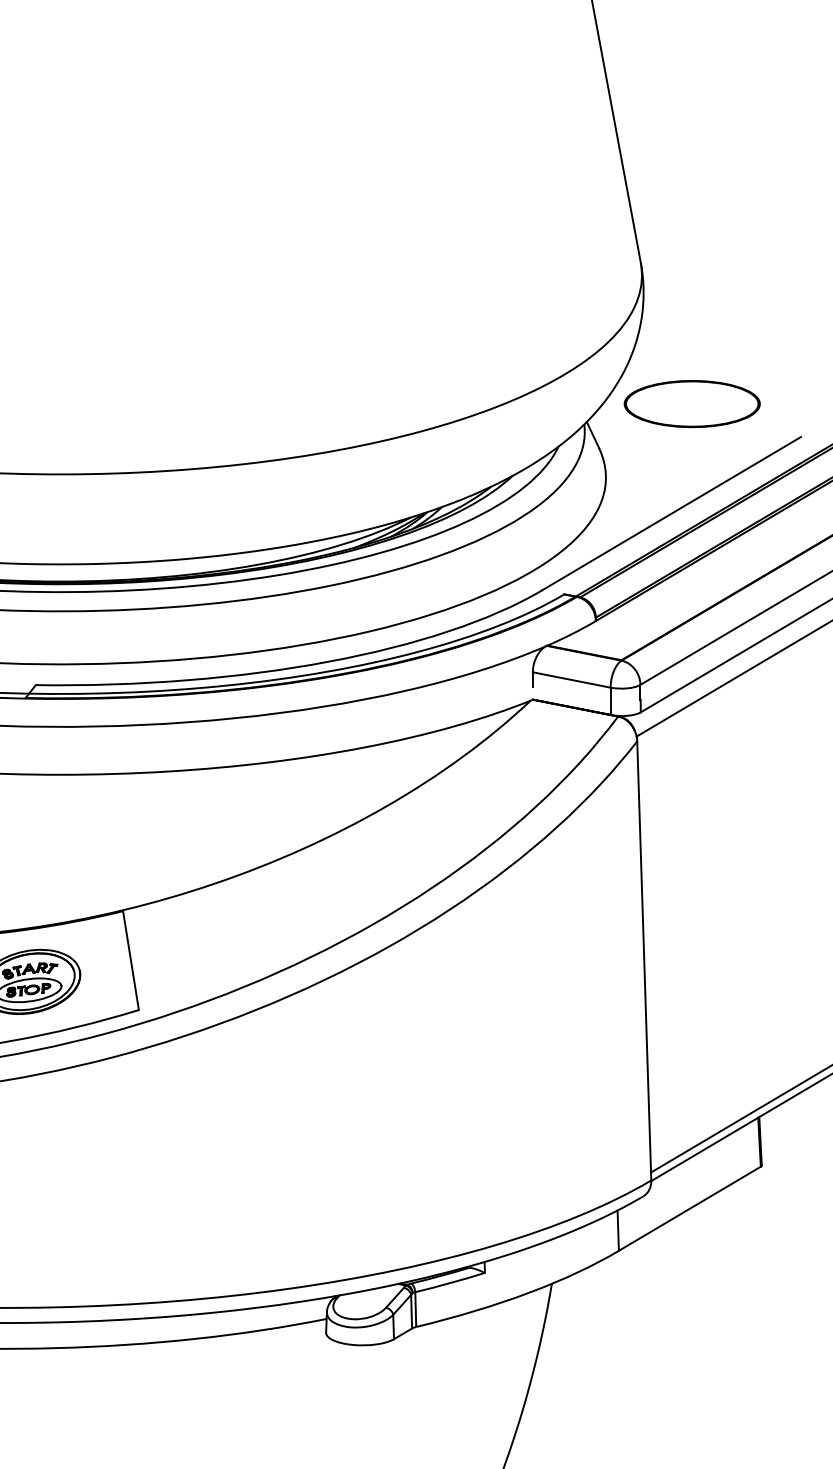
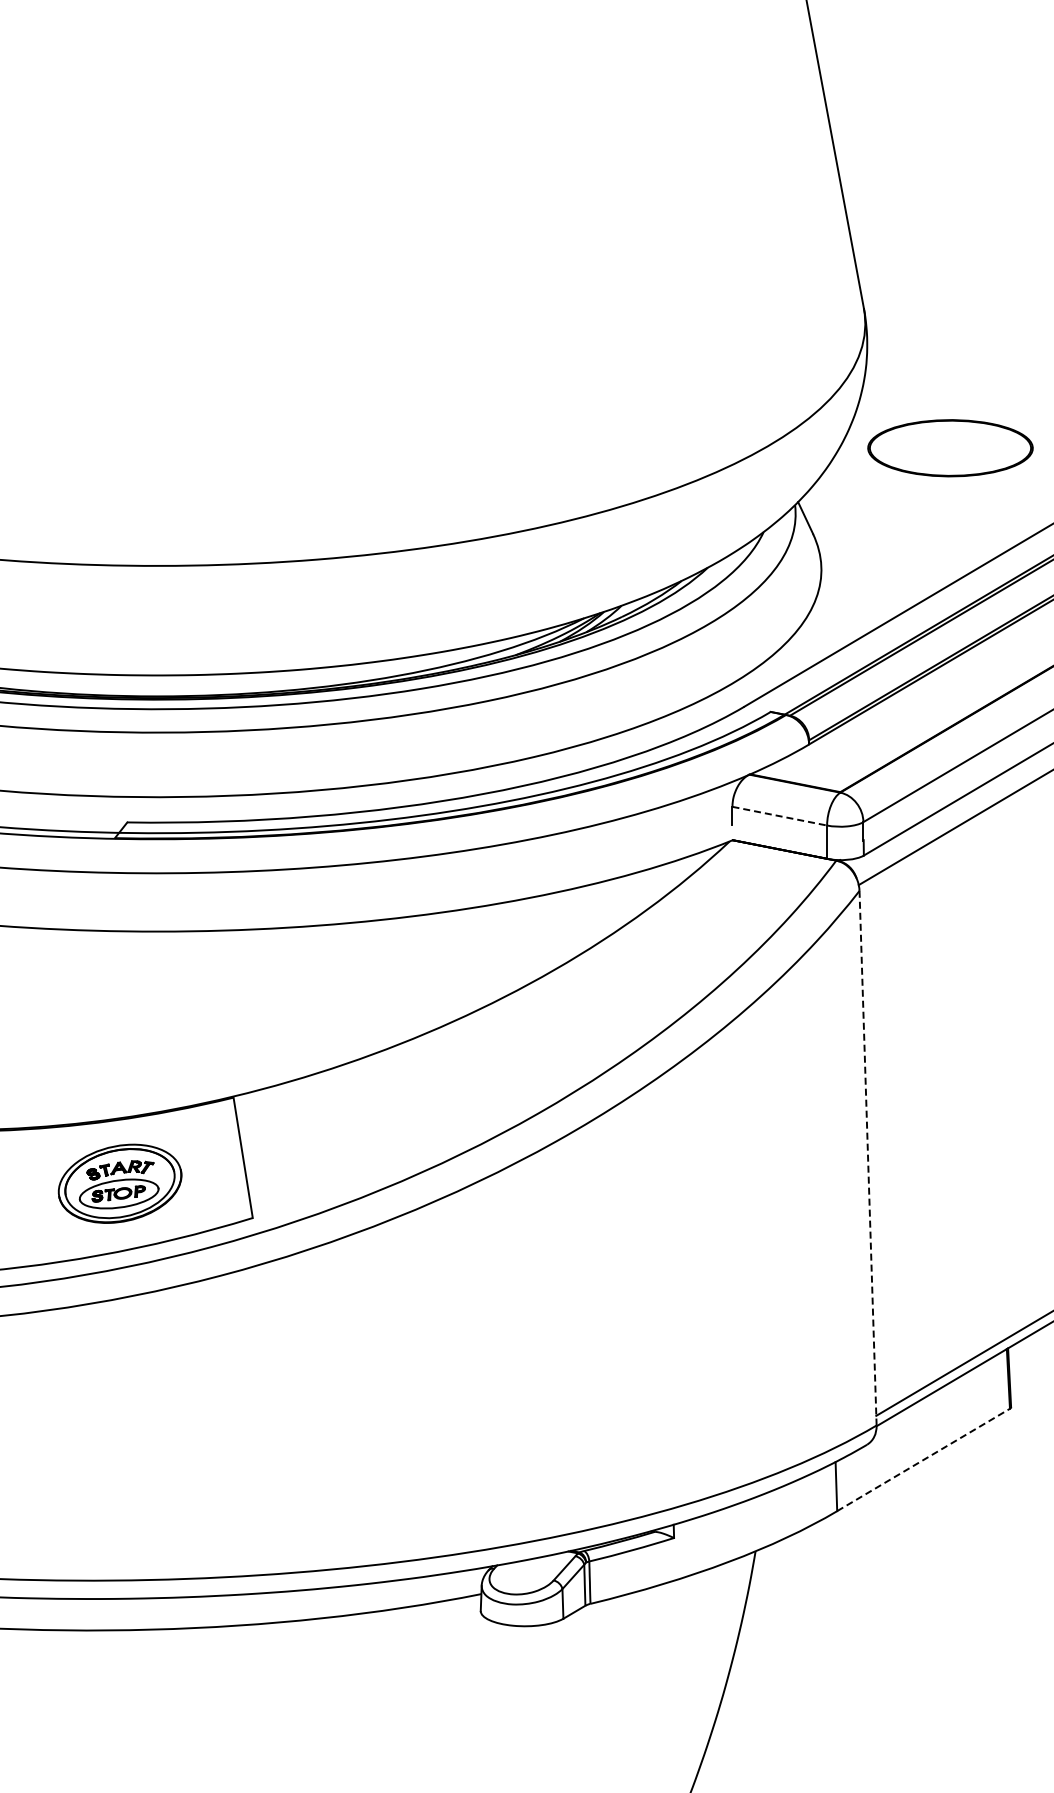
part: (692, 404) -> (950, 448), moved
line: (572, 680) -> (780, 816), solid -> dashed
line: (644, 960) -> (868, 1157), solid -> dashed
line: (690, 1208) -> (924, 1459), solid -> dashed

